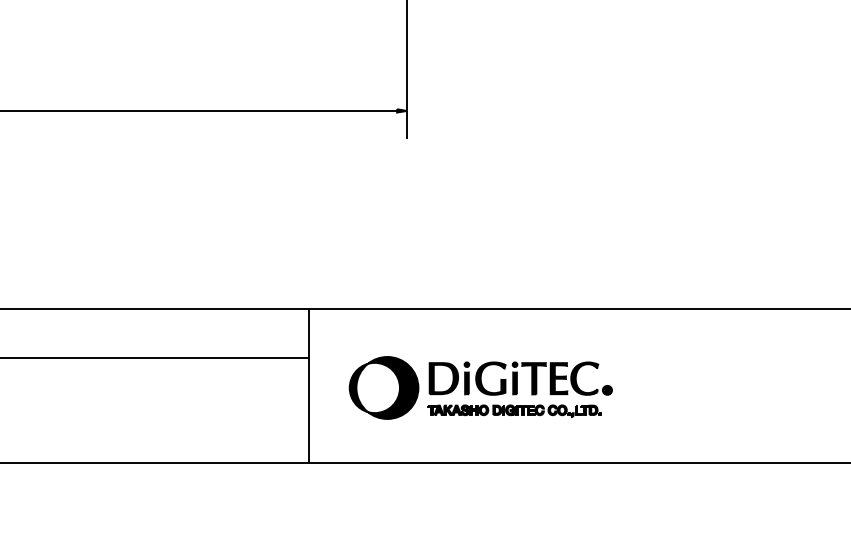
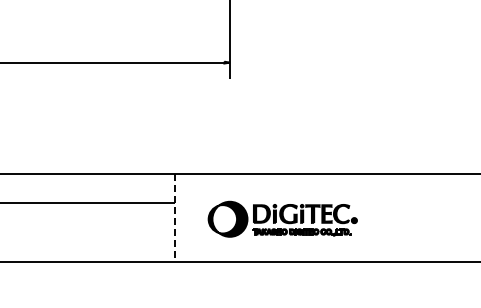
line: (308, 386) -> (174, 218), solid -> dashed
part: (480, 386) -> (282, 218), moved

